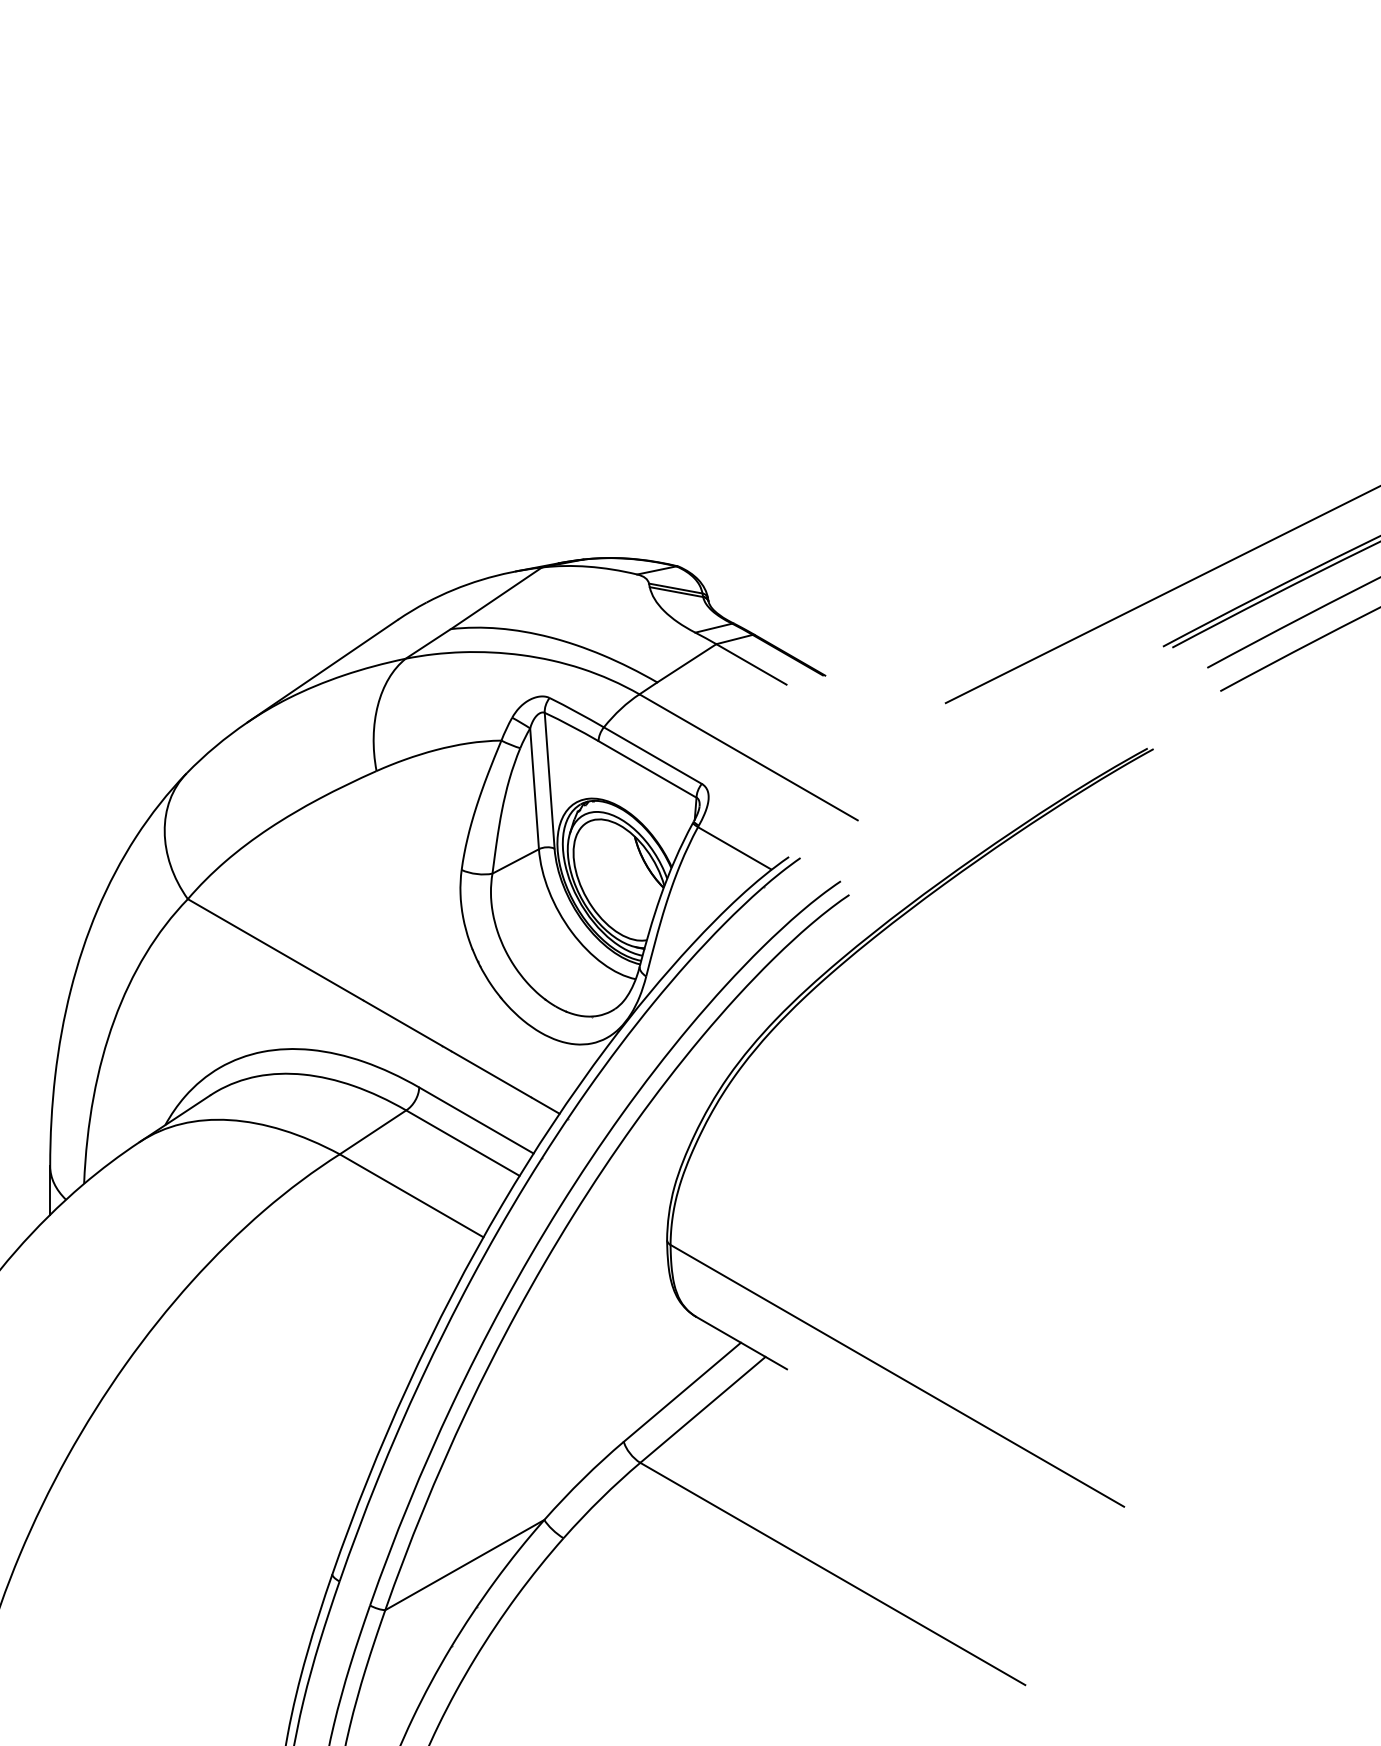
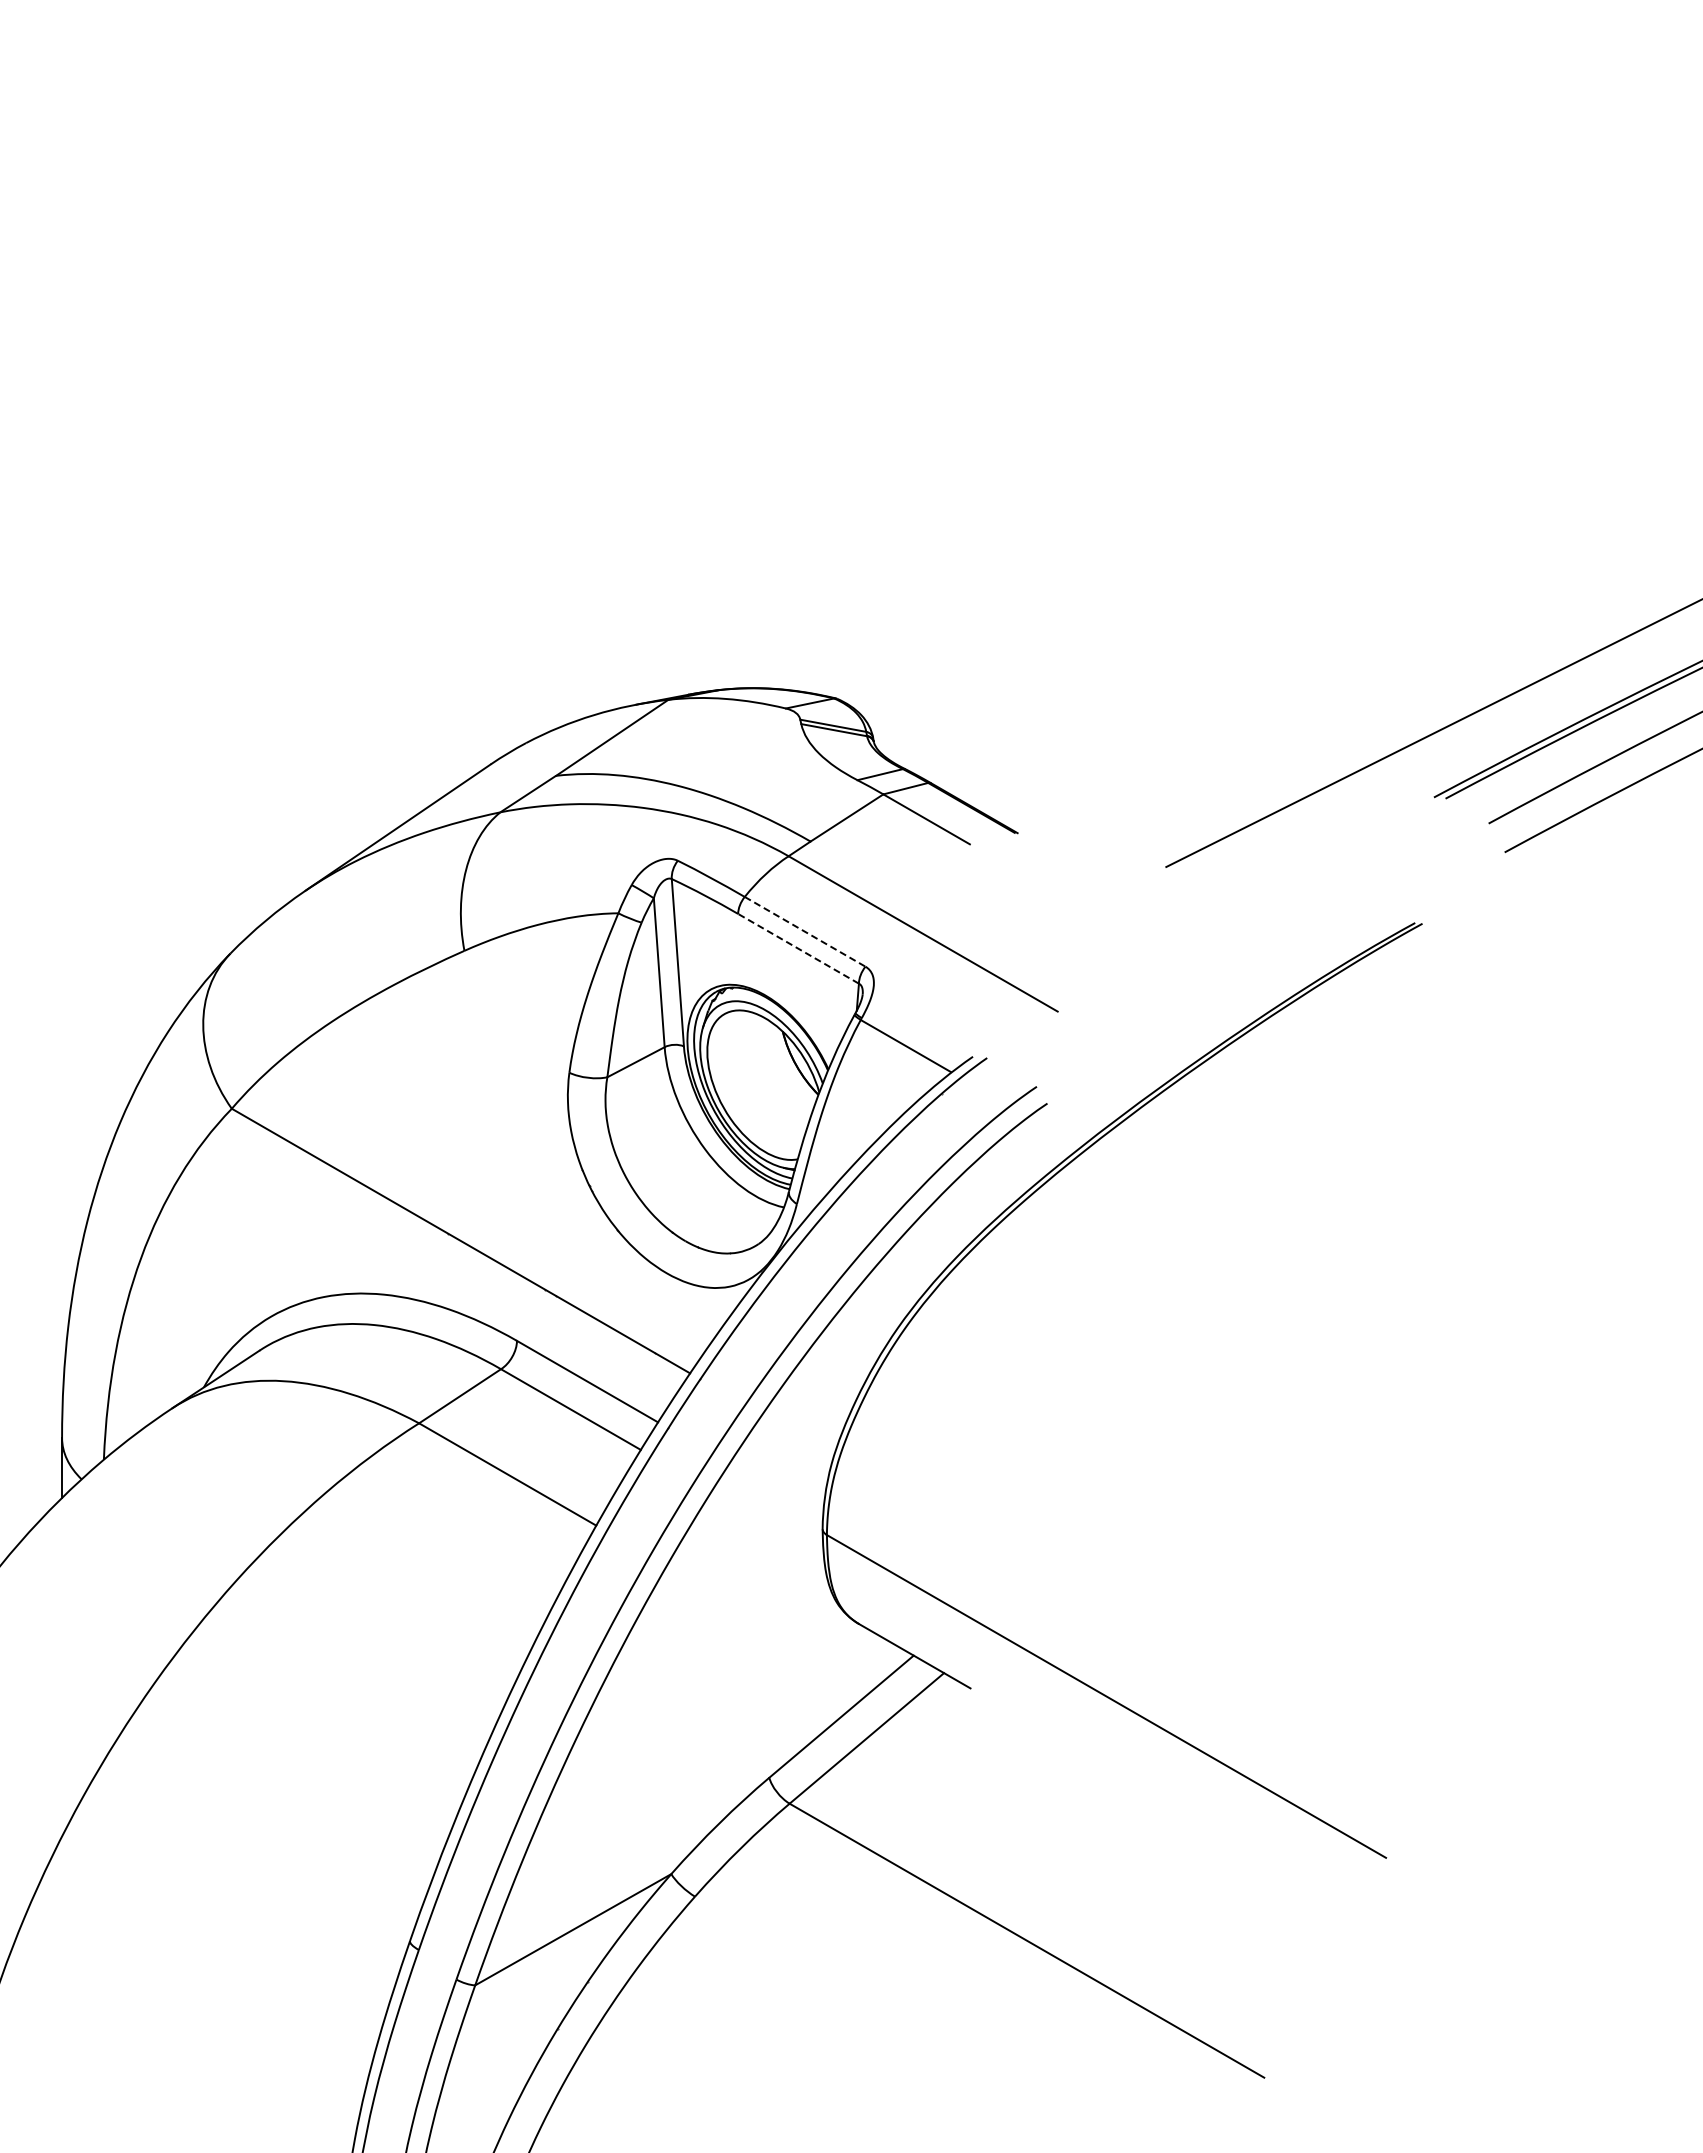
line: (653, 755) -> (805, 931), solid -> dashed
line: (647, 769) -> (798, 948), solid -> dashed

